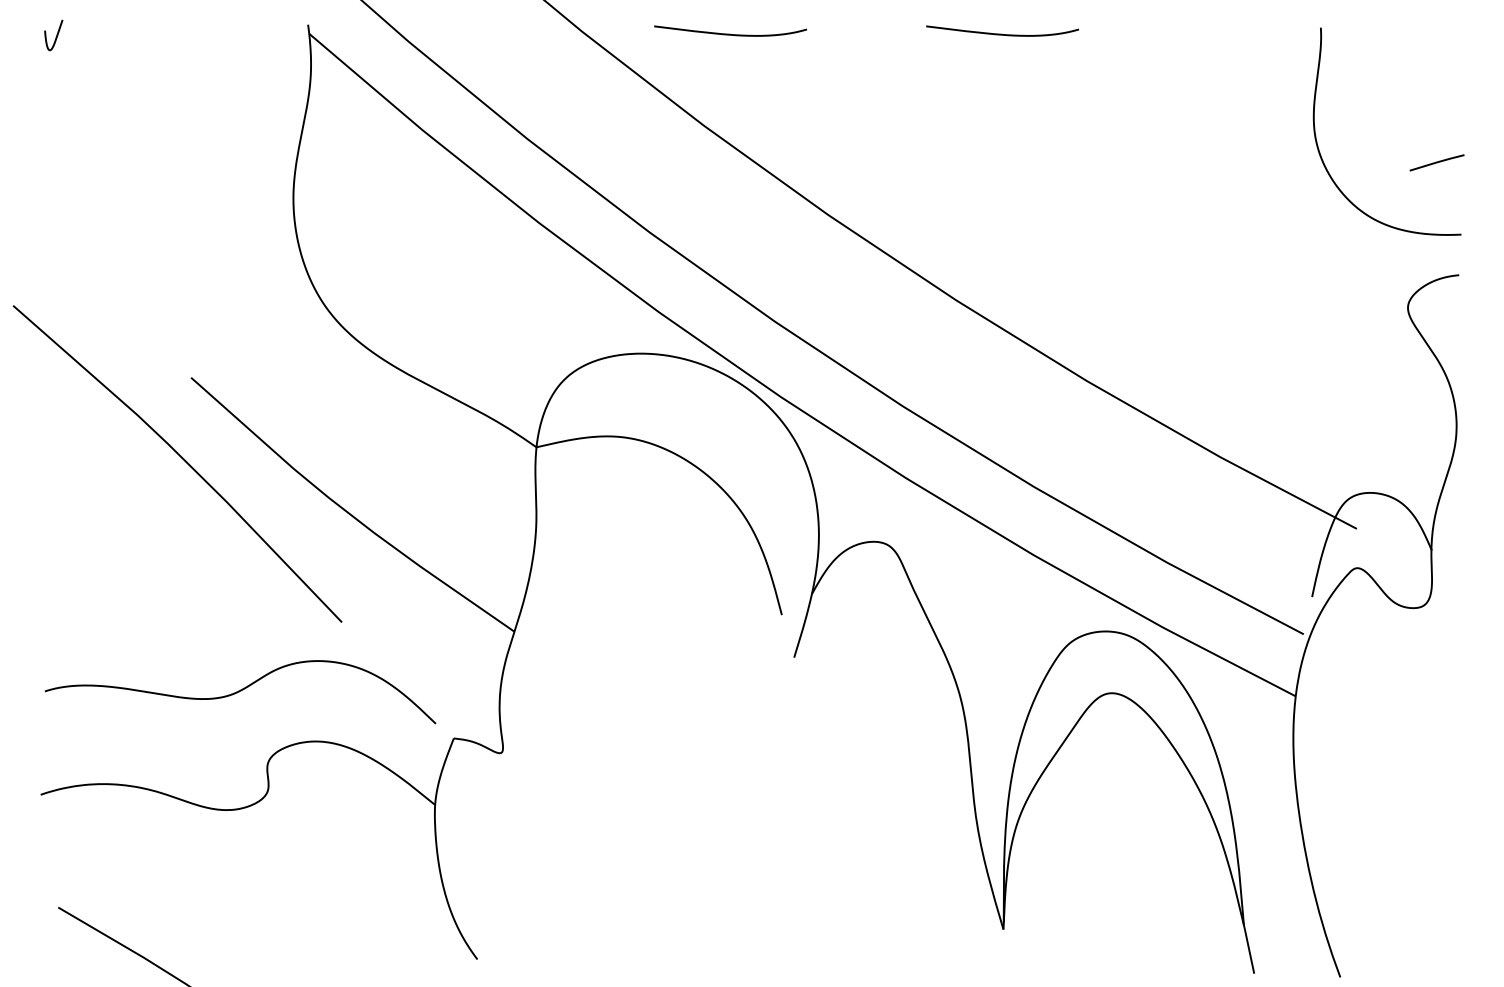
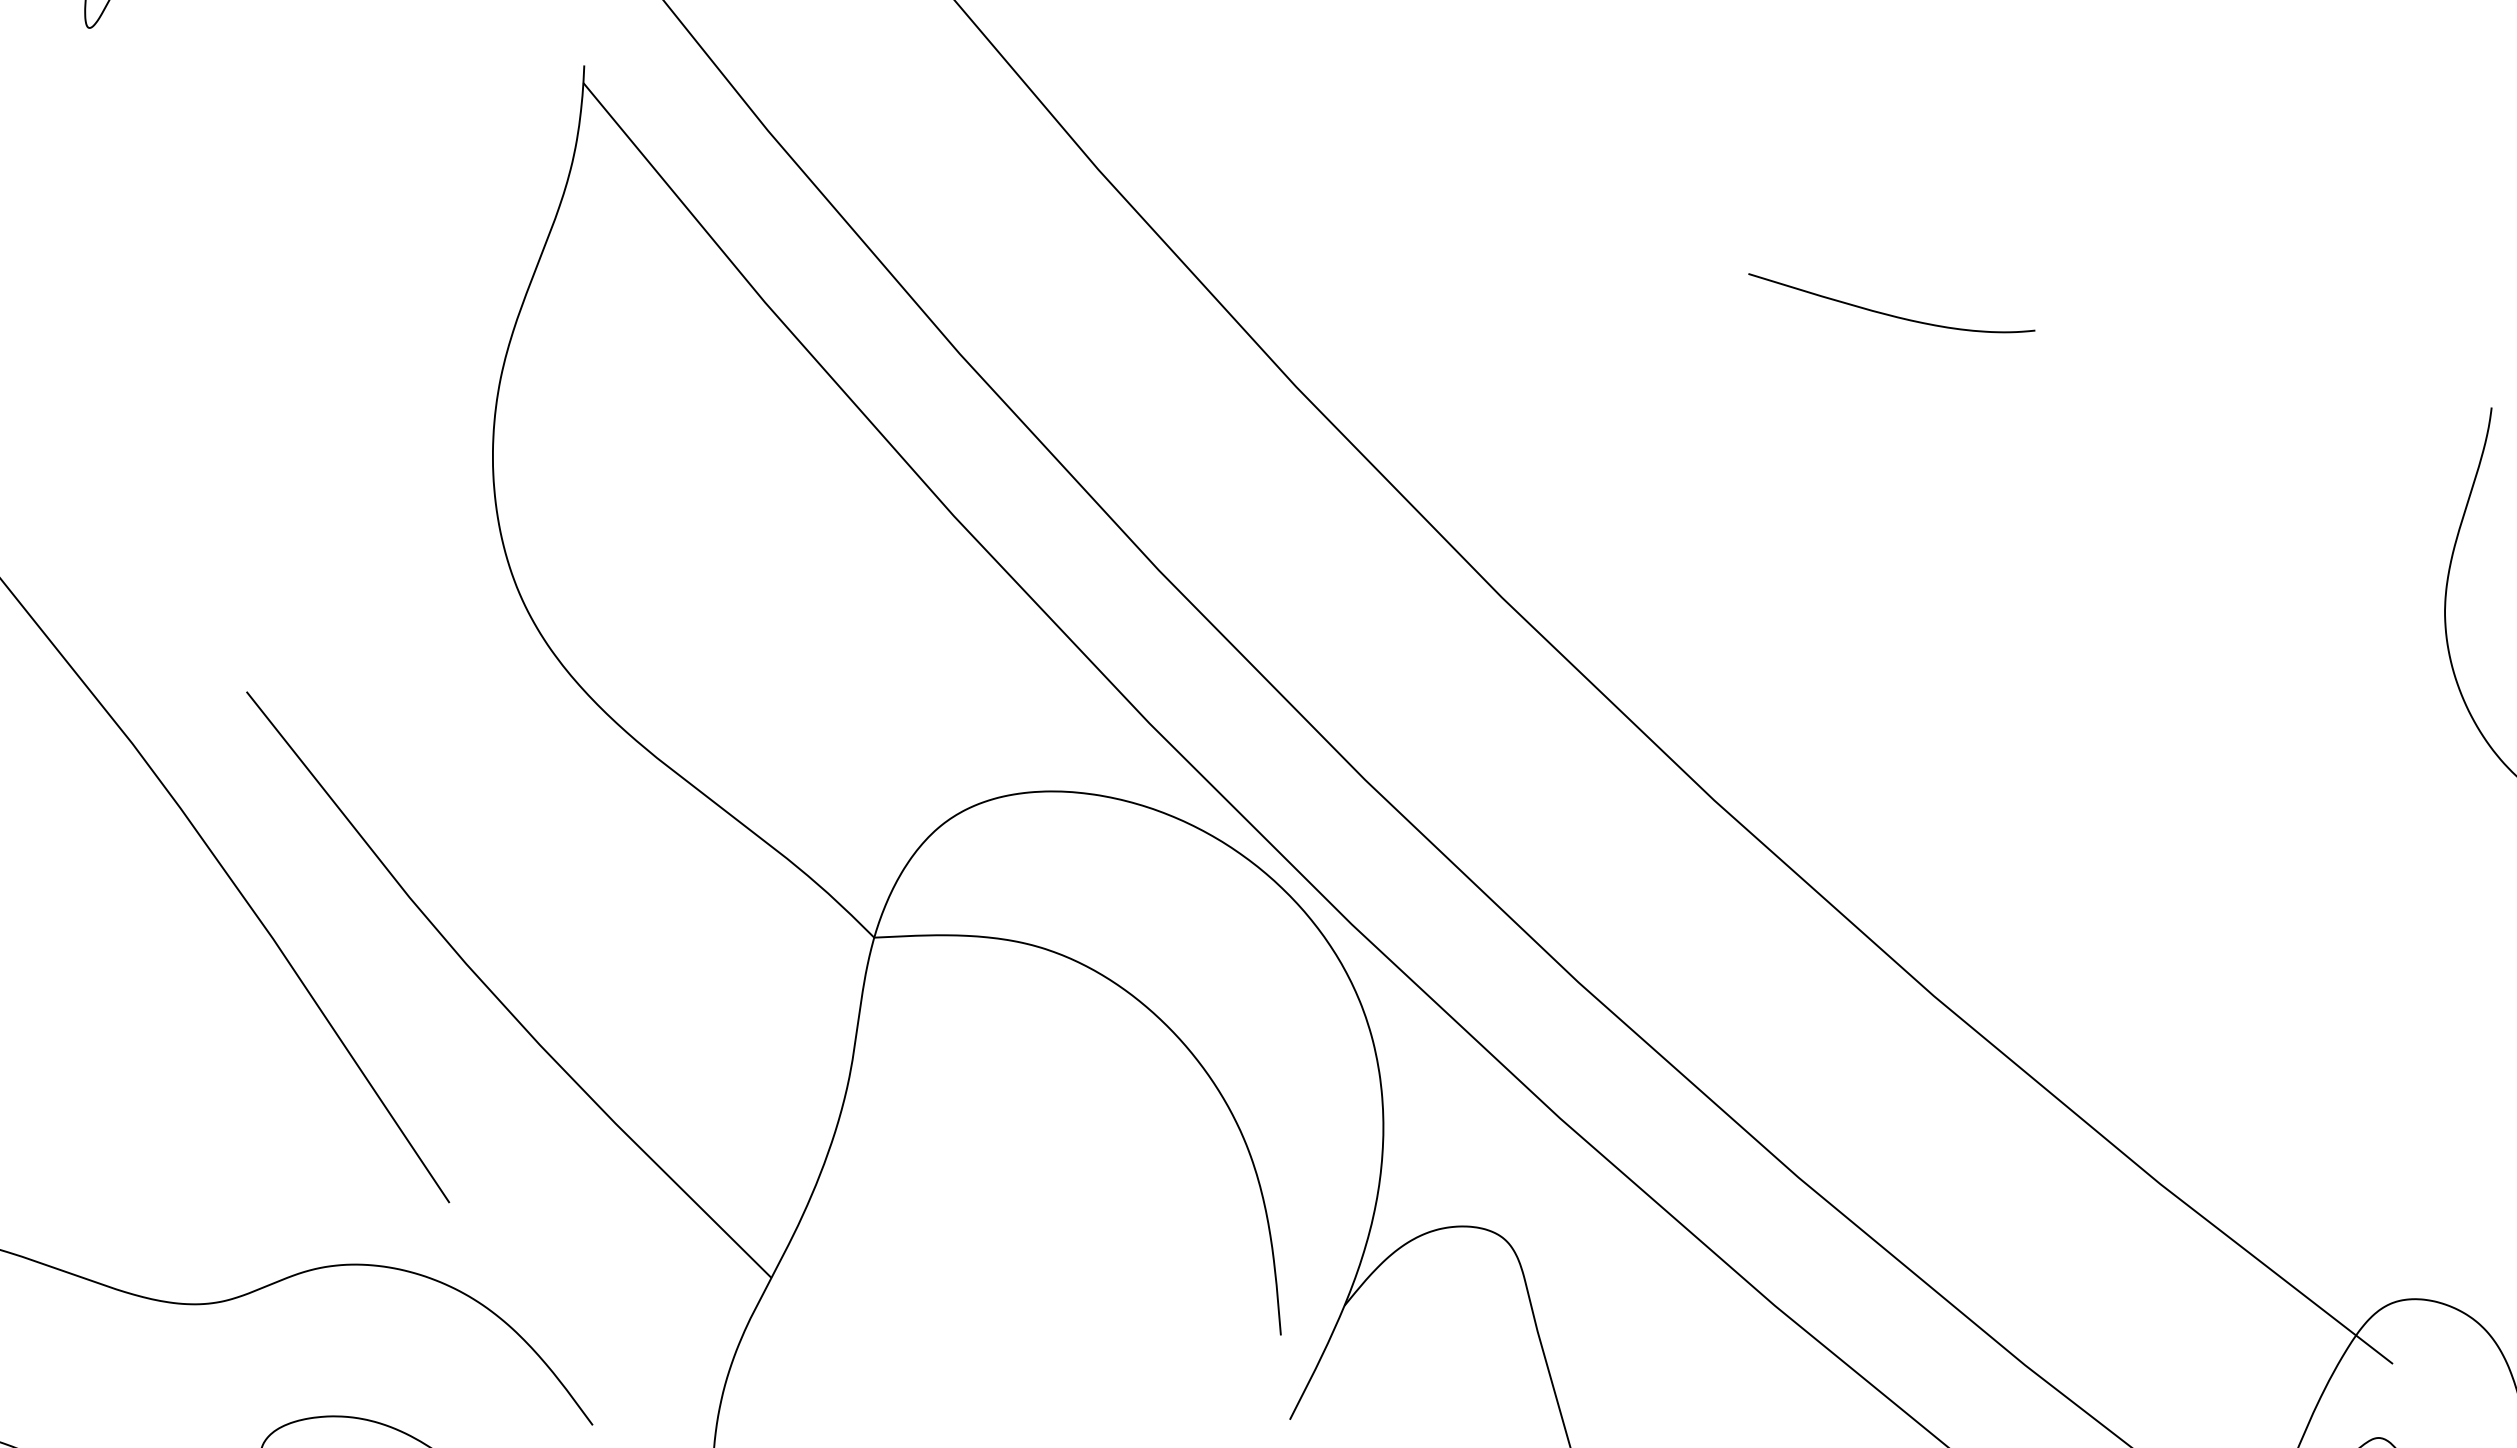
curve: (730, 33) -> (1377, 222), removed

